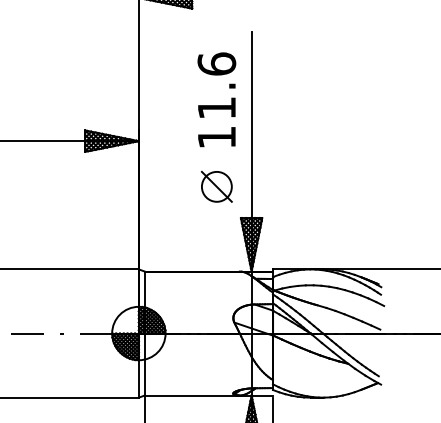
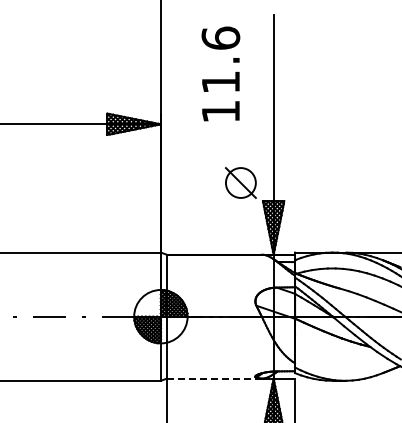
text: (216, 99) -> (220, 73), moved
part: (216, 186) -> (240, 182), moved
line: (192, 395) -> (214, 378), solid -> dashed

